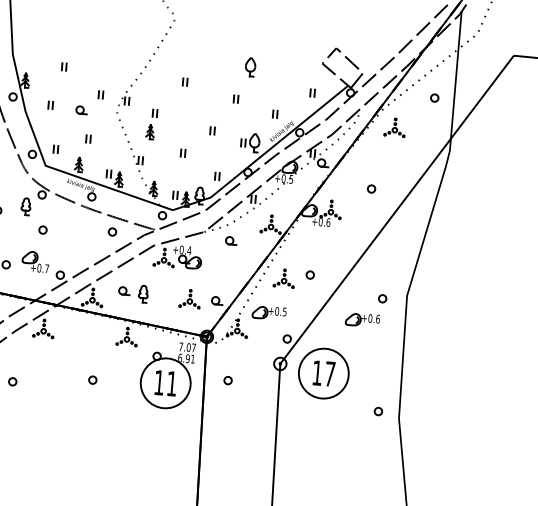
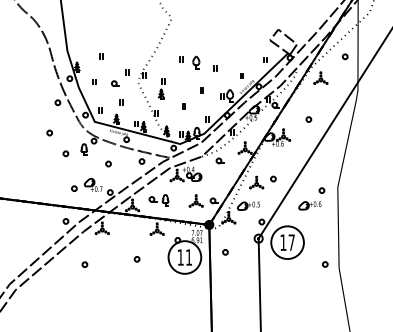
part: (250, 67) -> (196, 62), moved
part: (43, 229) -> (108, 163), moved

